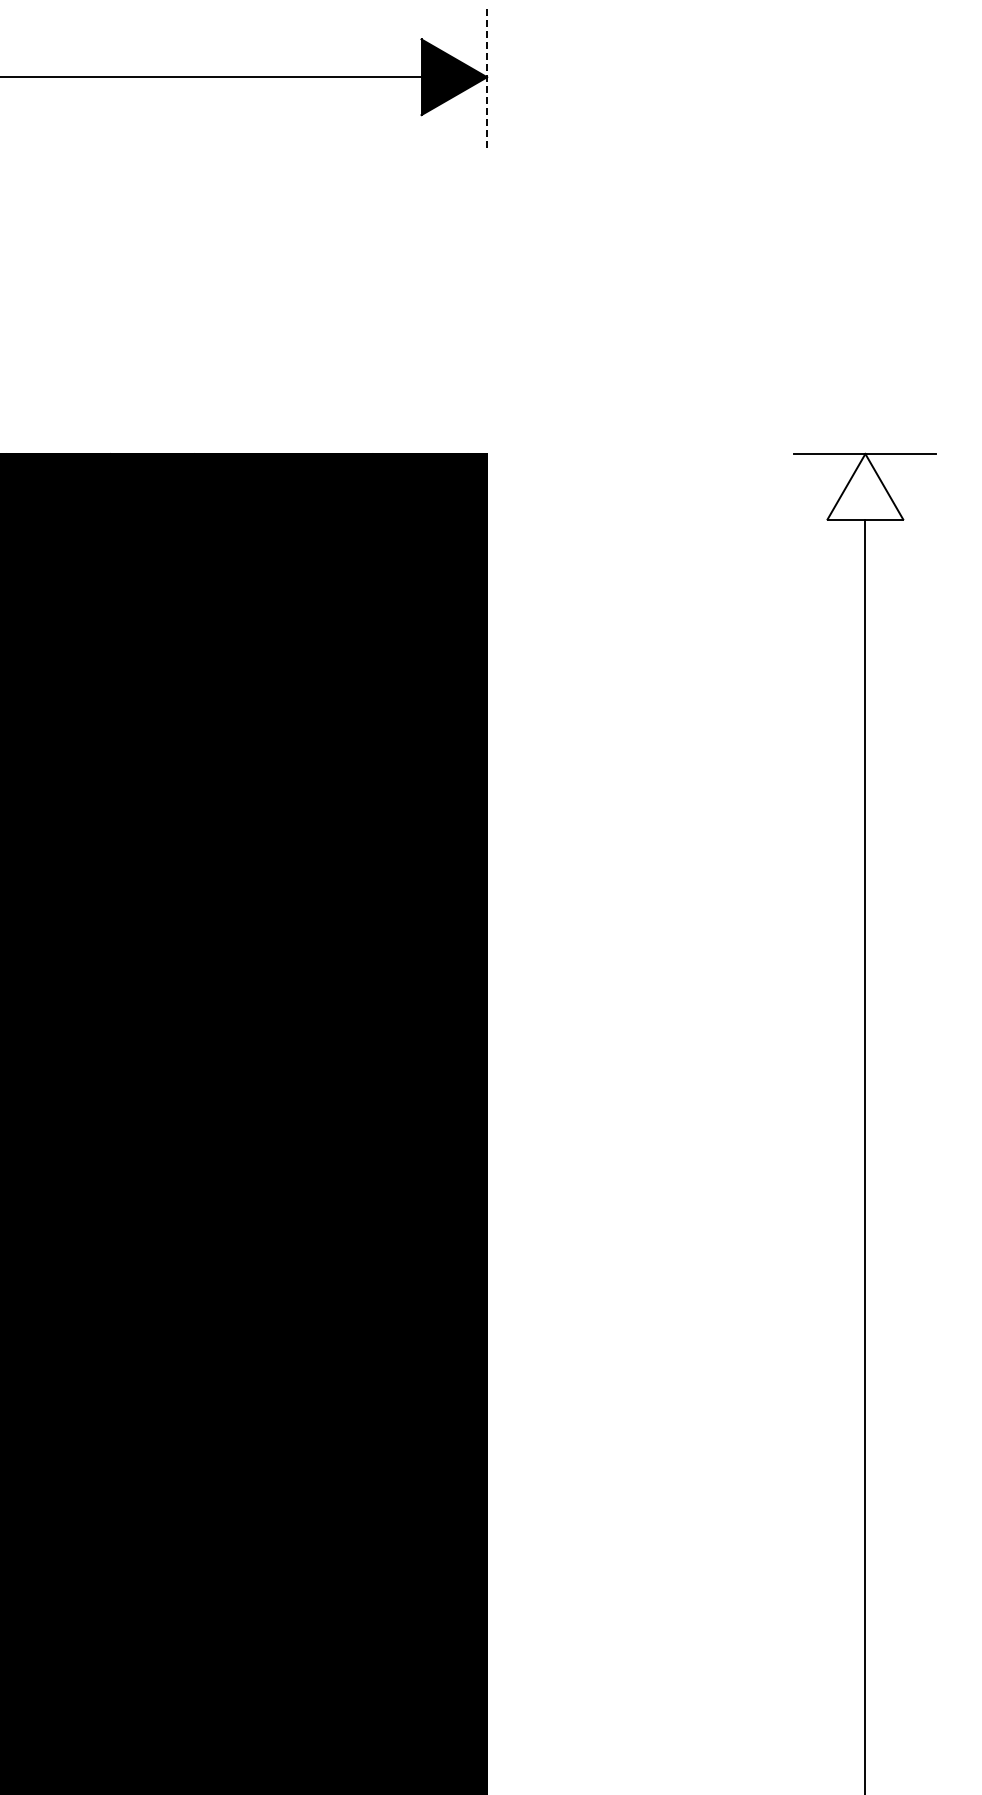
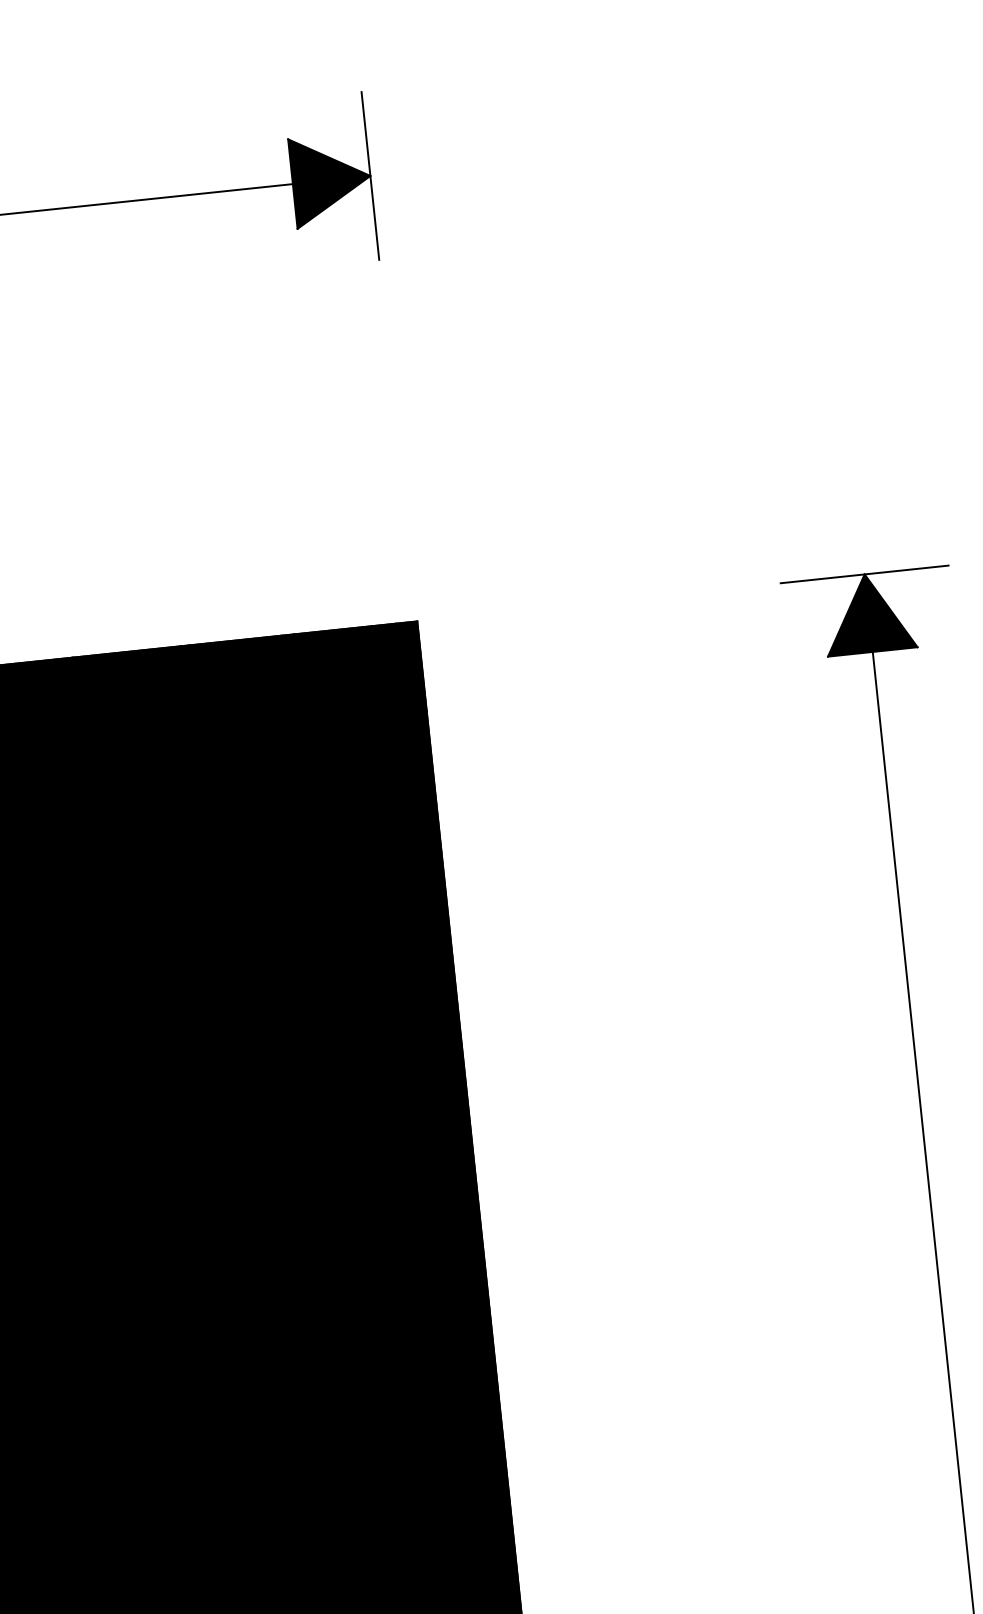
line: (487, 77) -> (370, 176), dashed -> solid
fill: (865, 486) -> (868, 612), added

